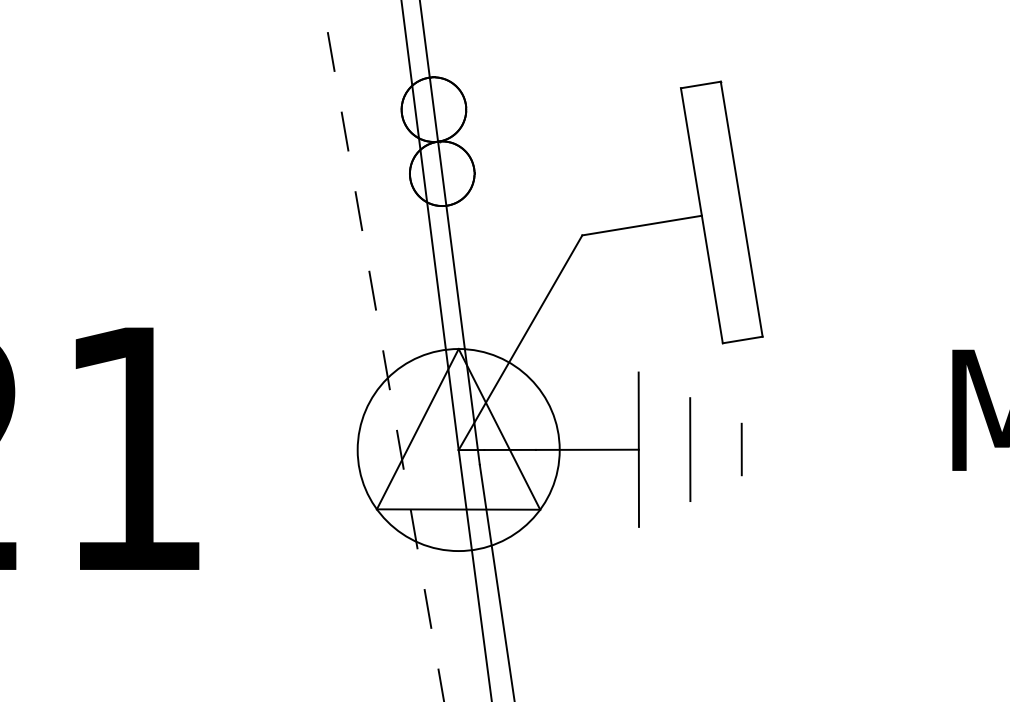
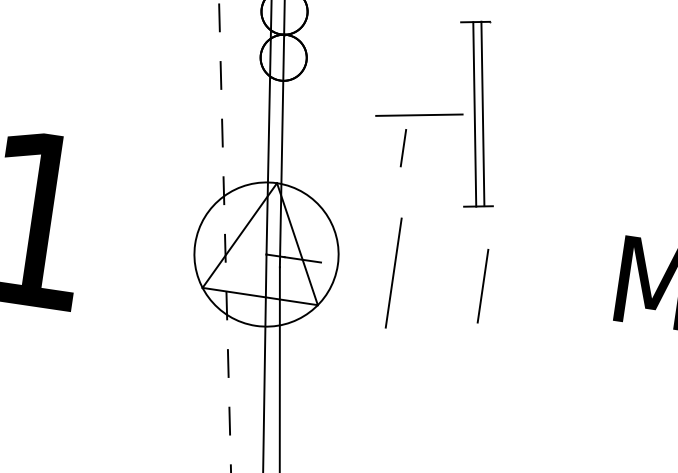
line: (741, 208) -> (474, 113), moved
line: (701, 215) -> (482, 113), moved
line: (520, 342) -> (321, 185), removed
line: (586, 449) -> (356, 267), removed
line: (690, 449) -> (483, 286), moved
line: (741, 449) -> (403, 148), moved

